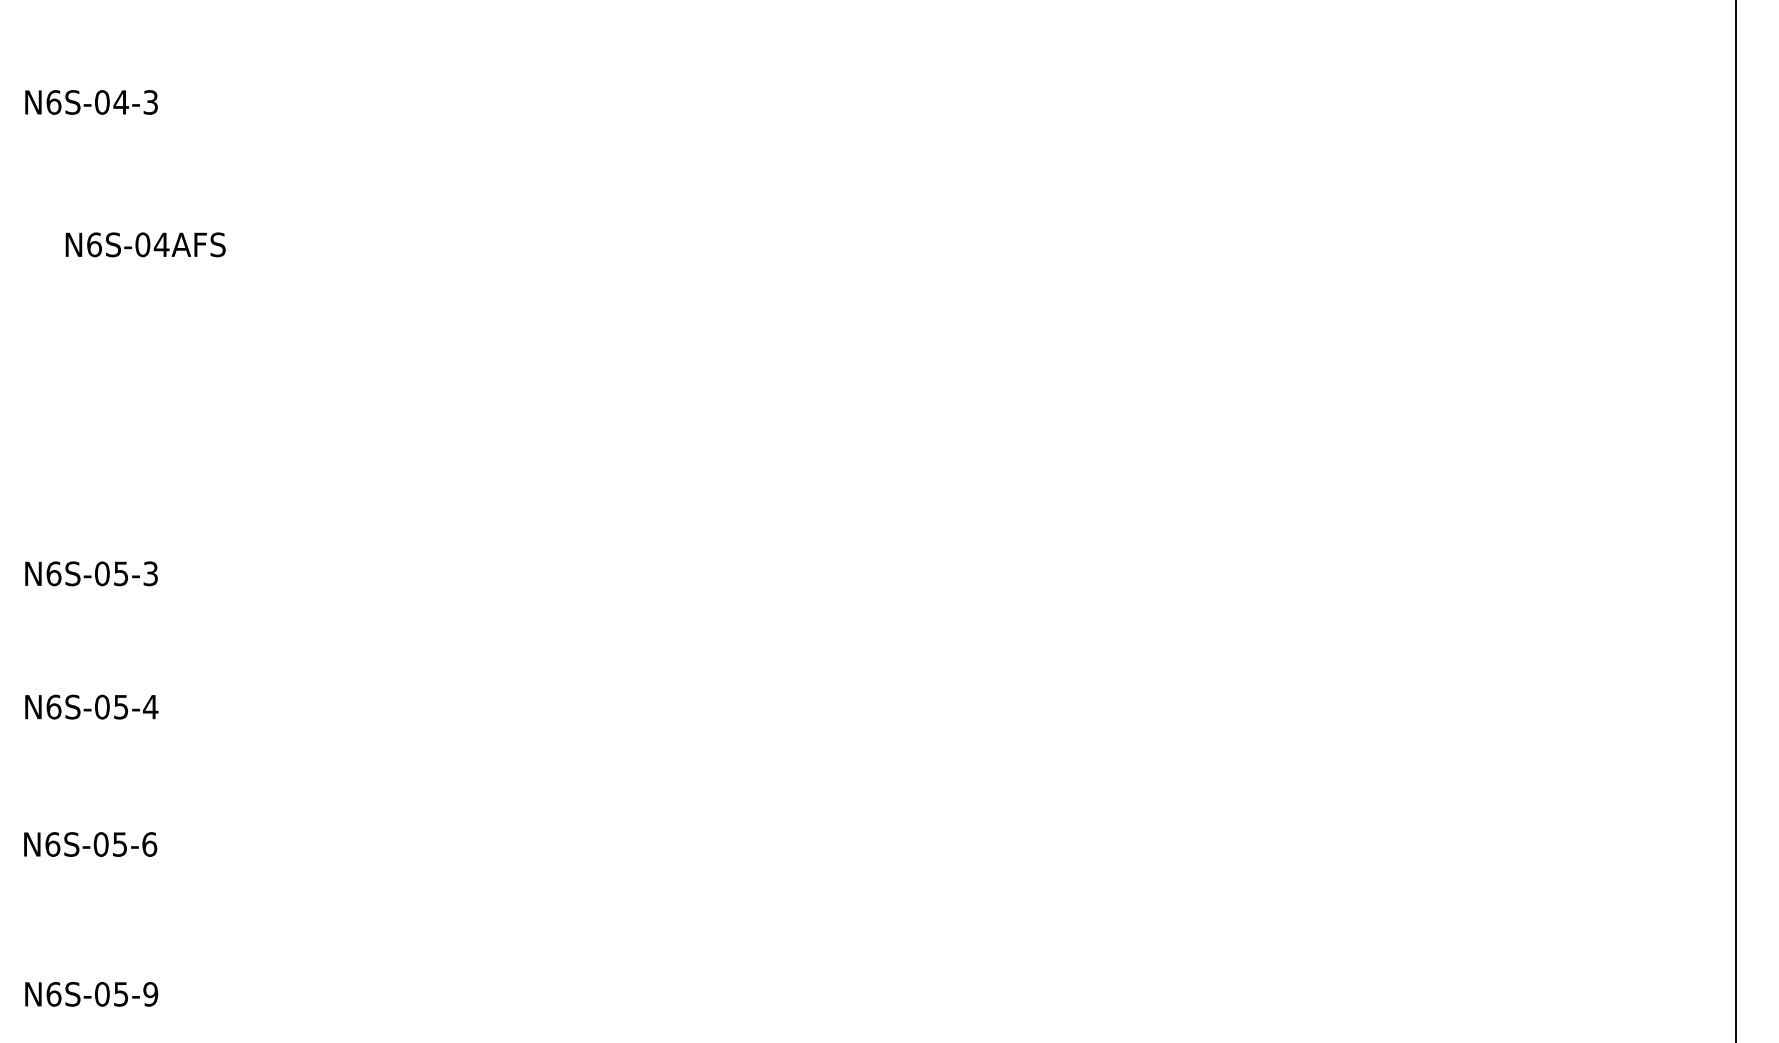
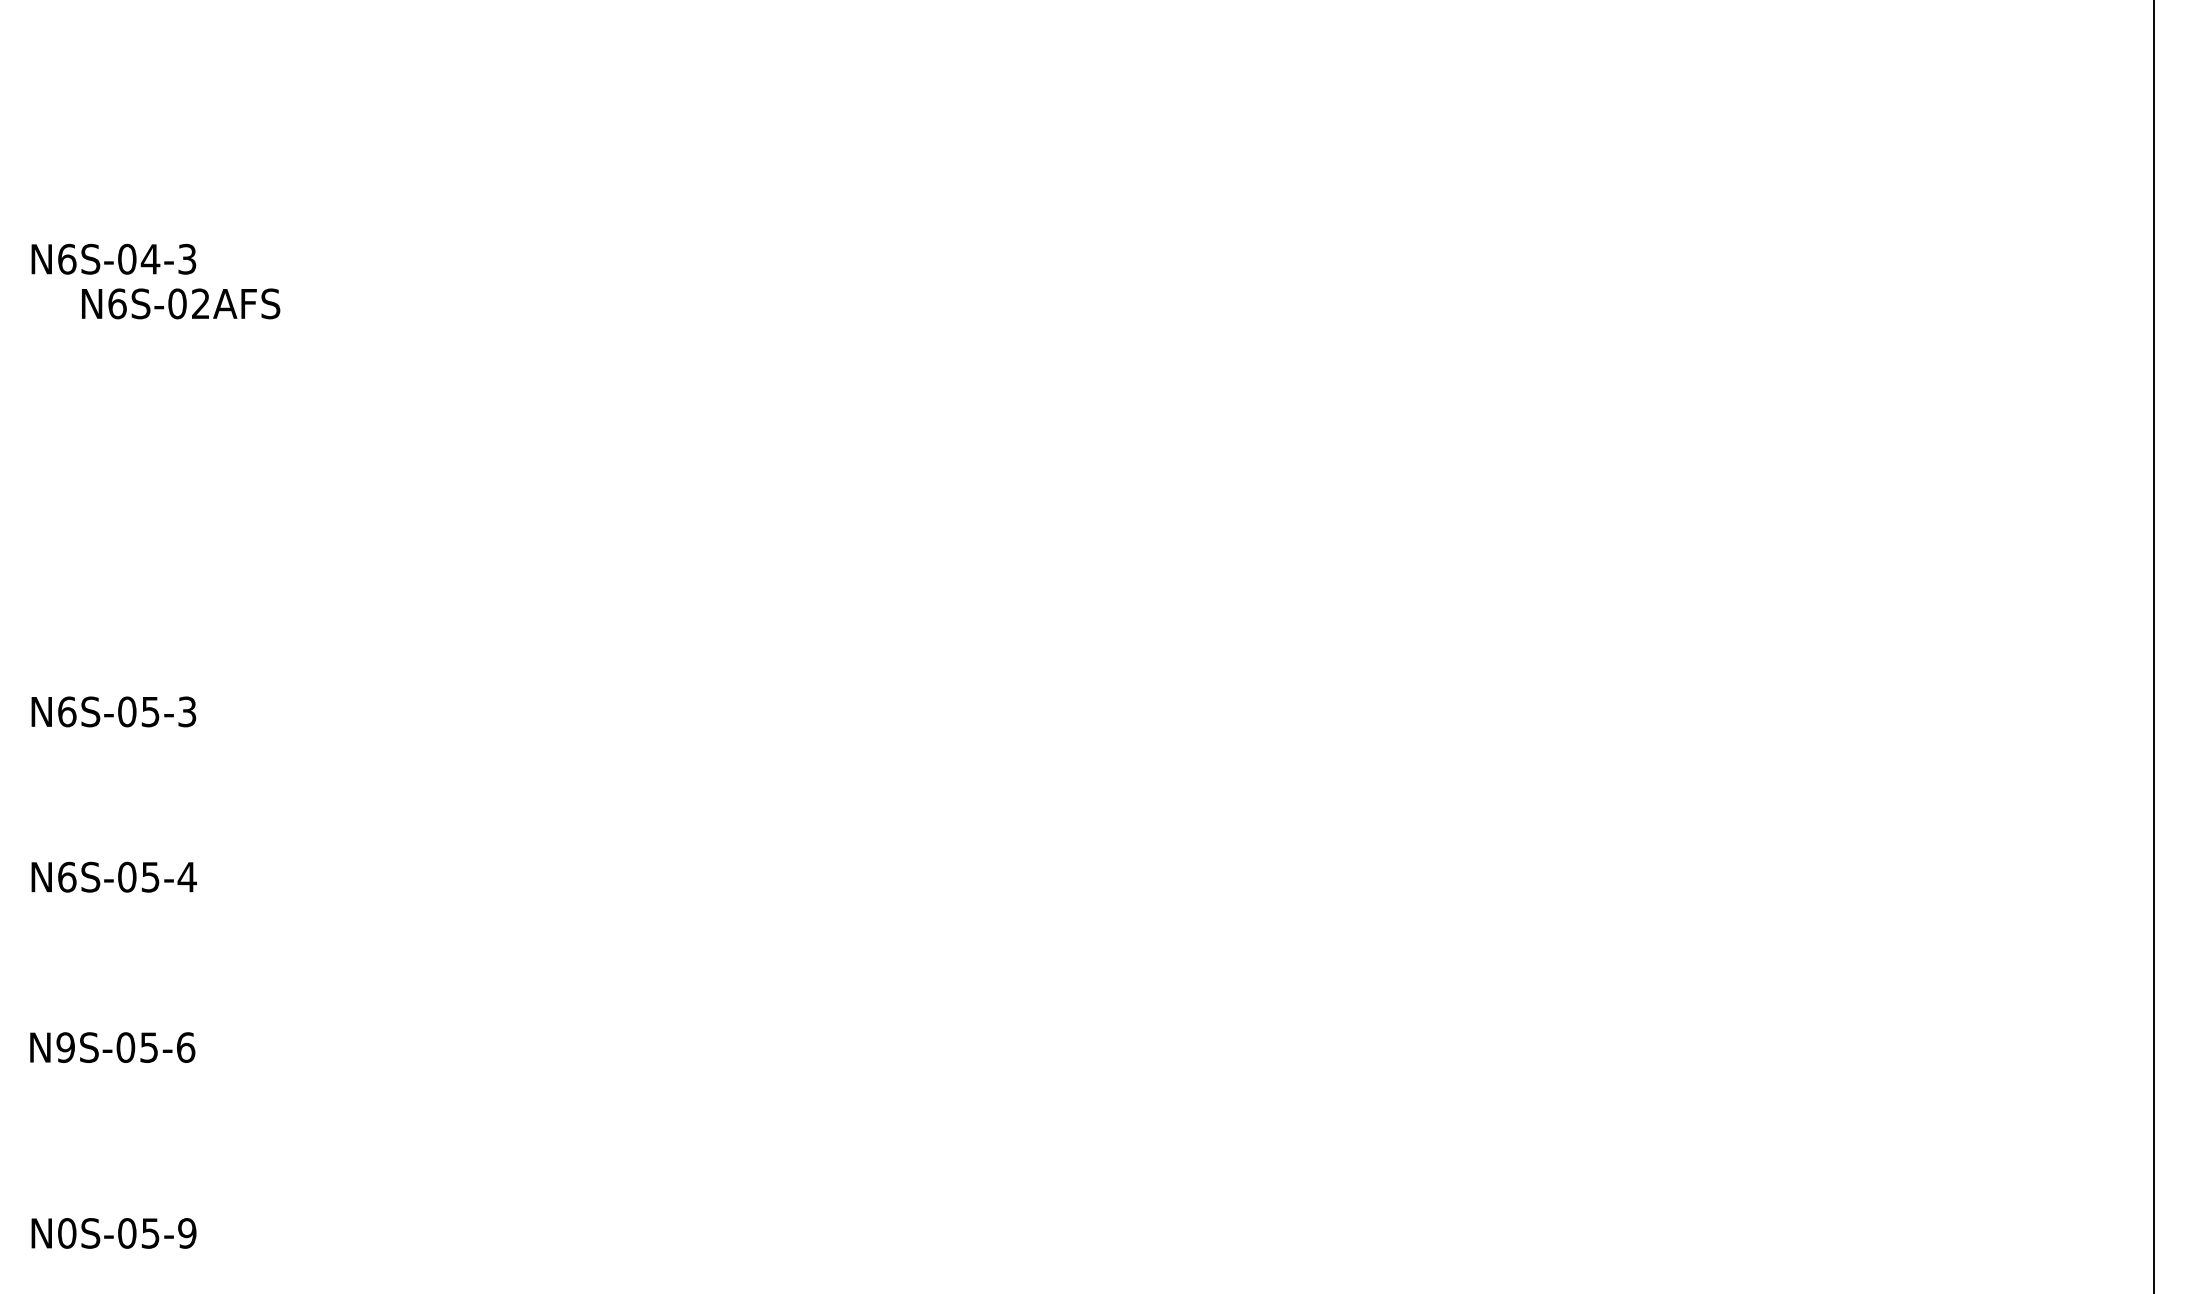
text: (91, 101) -> (113, 258), moved
text: (161, 244) -> (200, 303), N6S-04AFS -> N6S-02AFS
text: (52, 844) -> (65, 1047), N6S-05-6 -> N9S-05-6
text: (54, 994) -> (67, 1233), N6S-05-9 -> N0S-05-9

